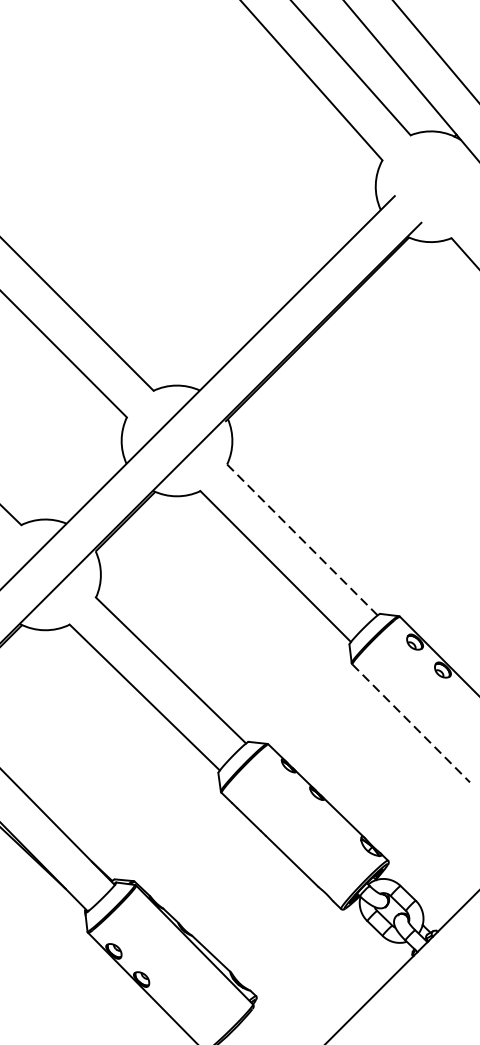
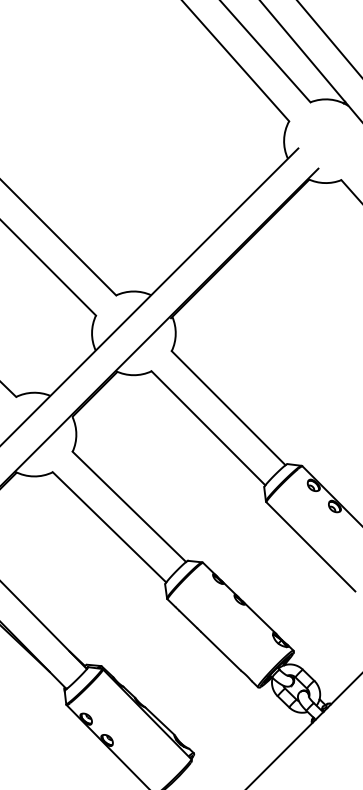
line: (302, 540) -> (228, 408), dashed -> solid
line: (410, 722) -> (310, 546), dashed -> solid

